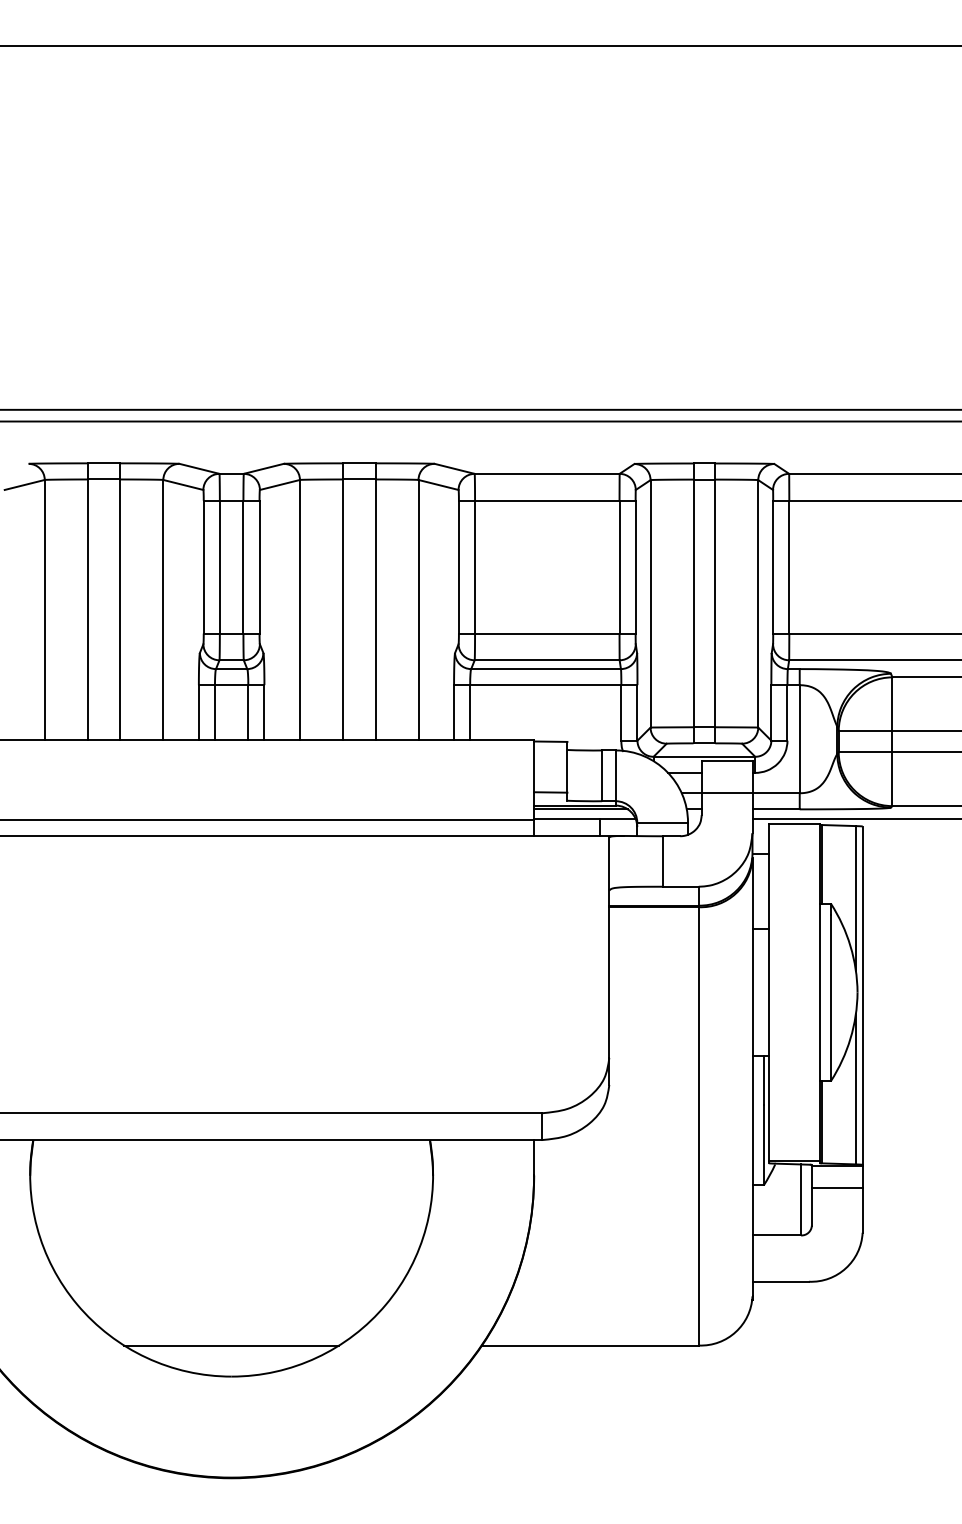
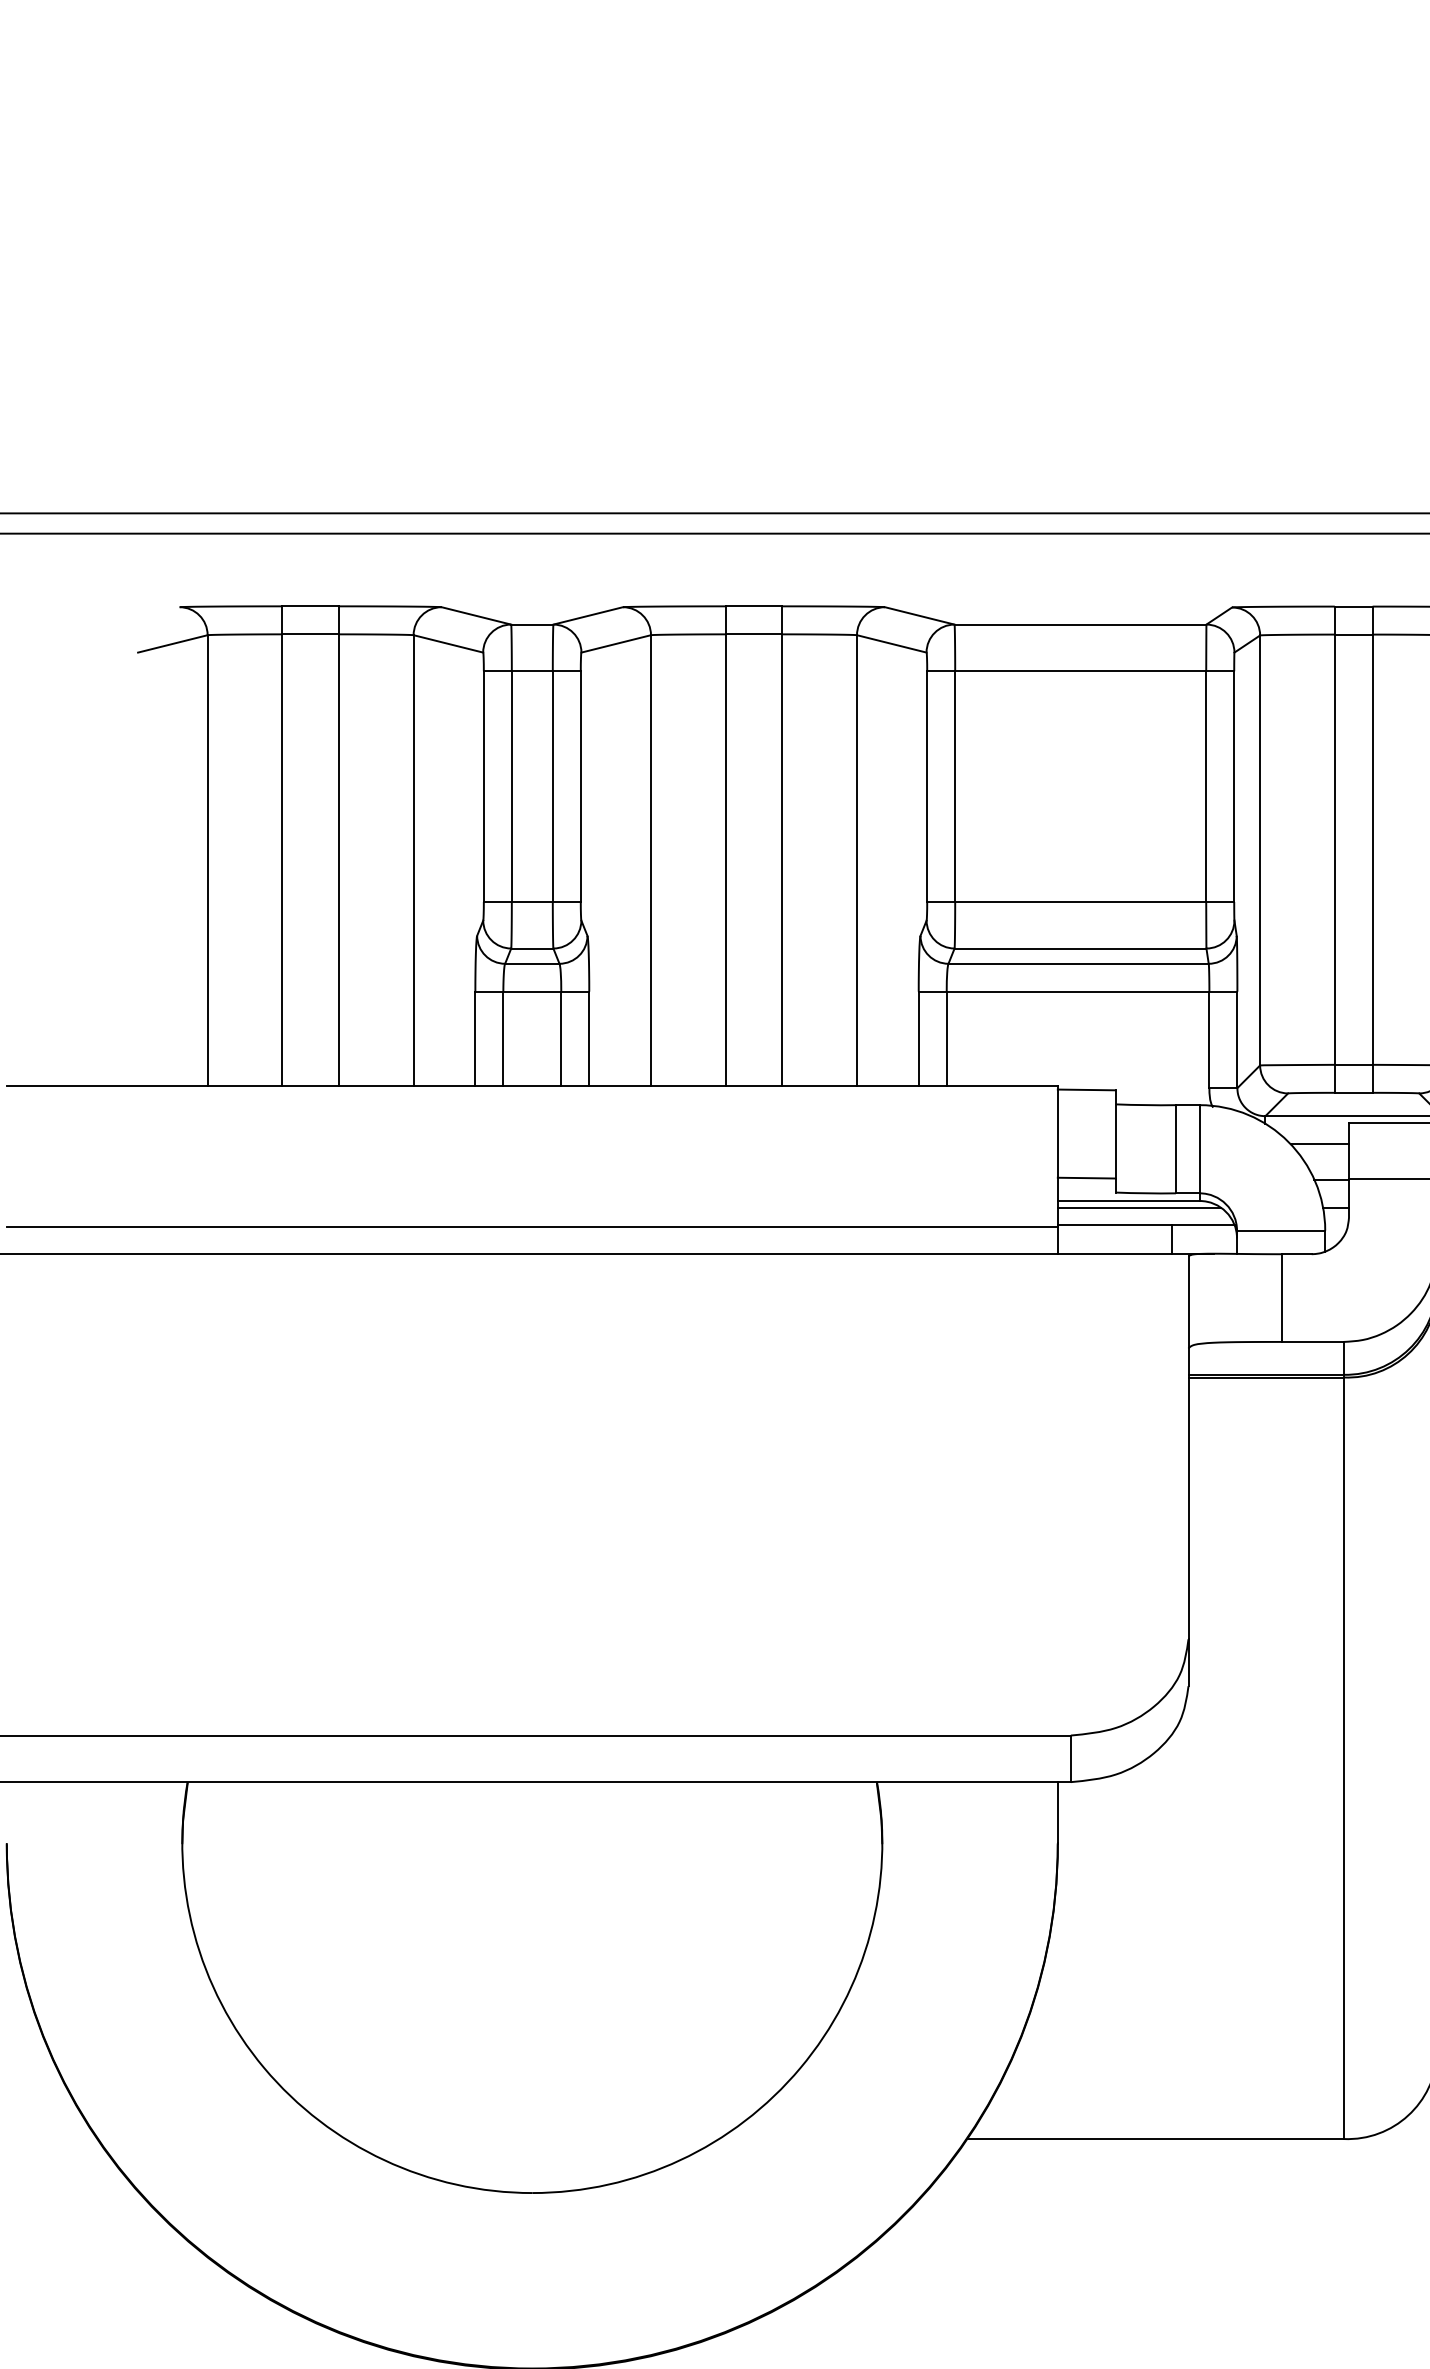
line: (231, 1345) -> (532, 2138), removed

